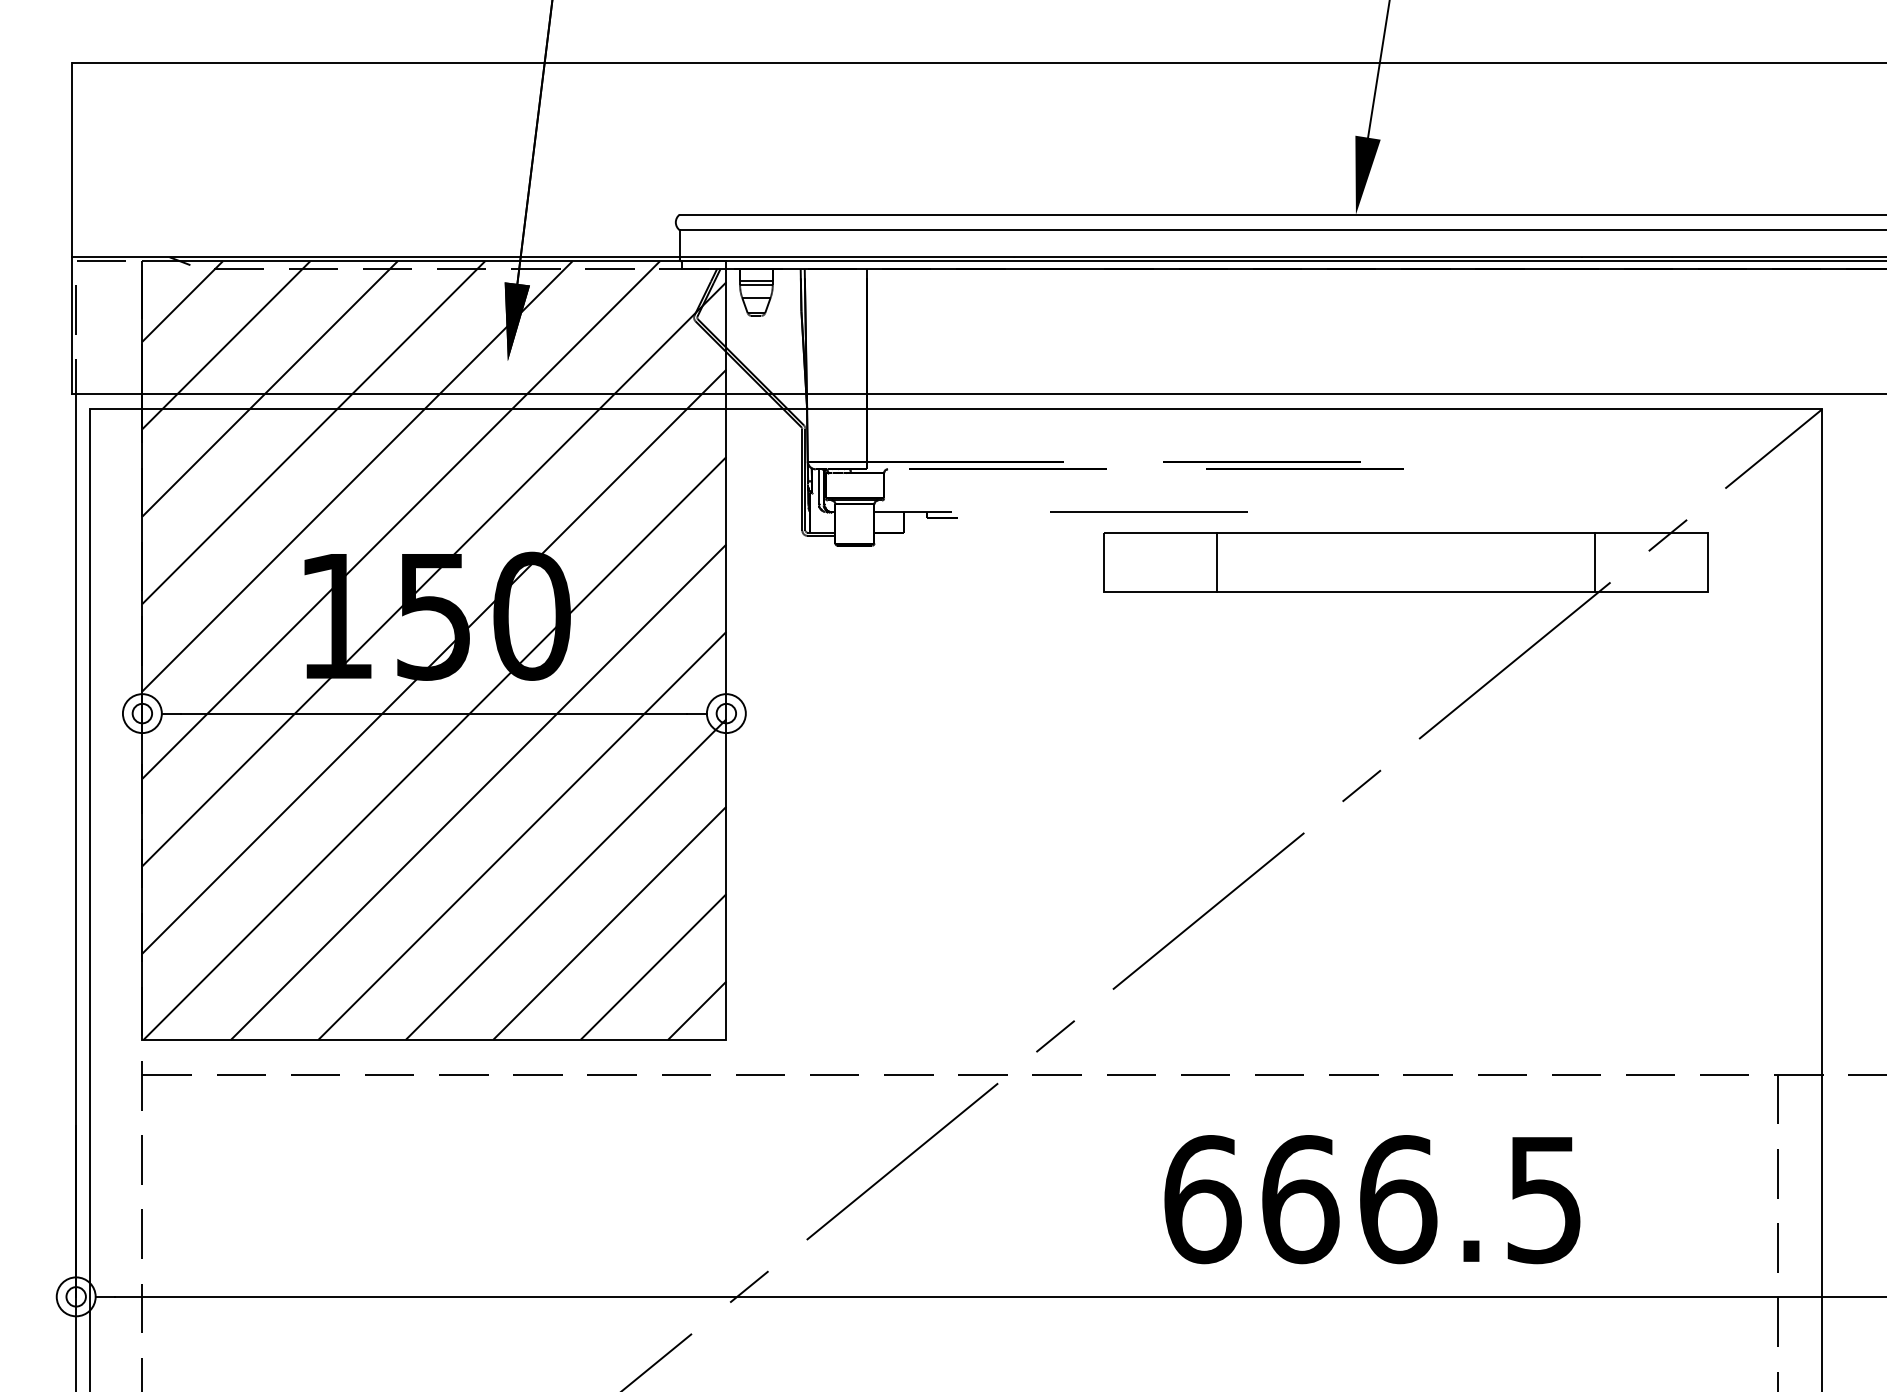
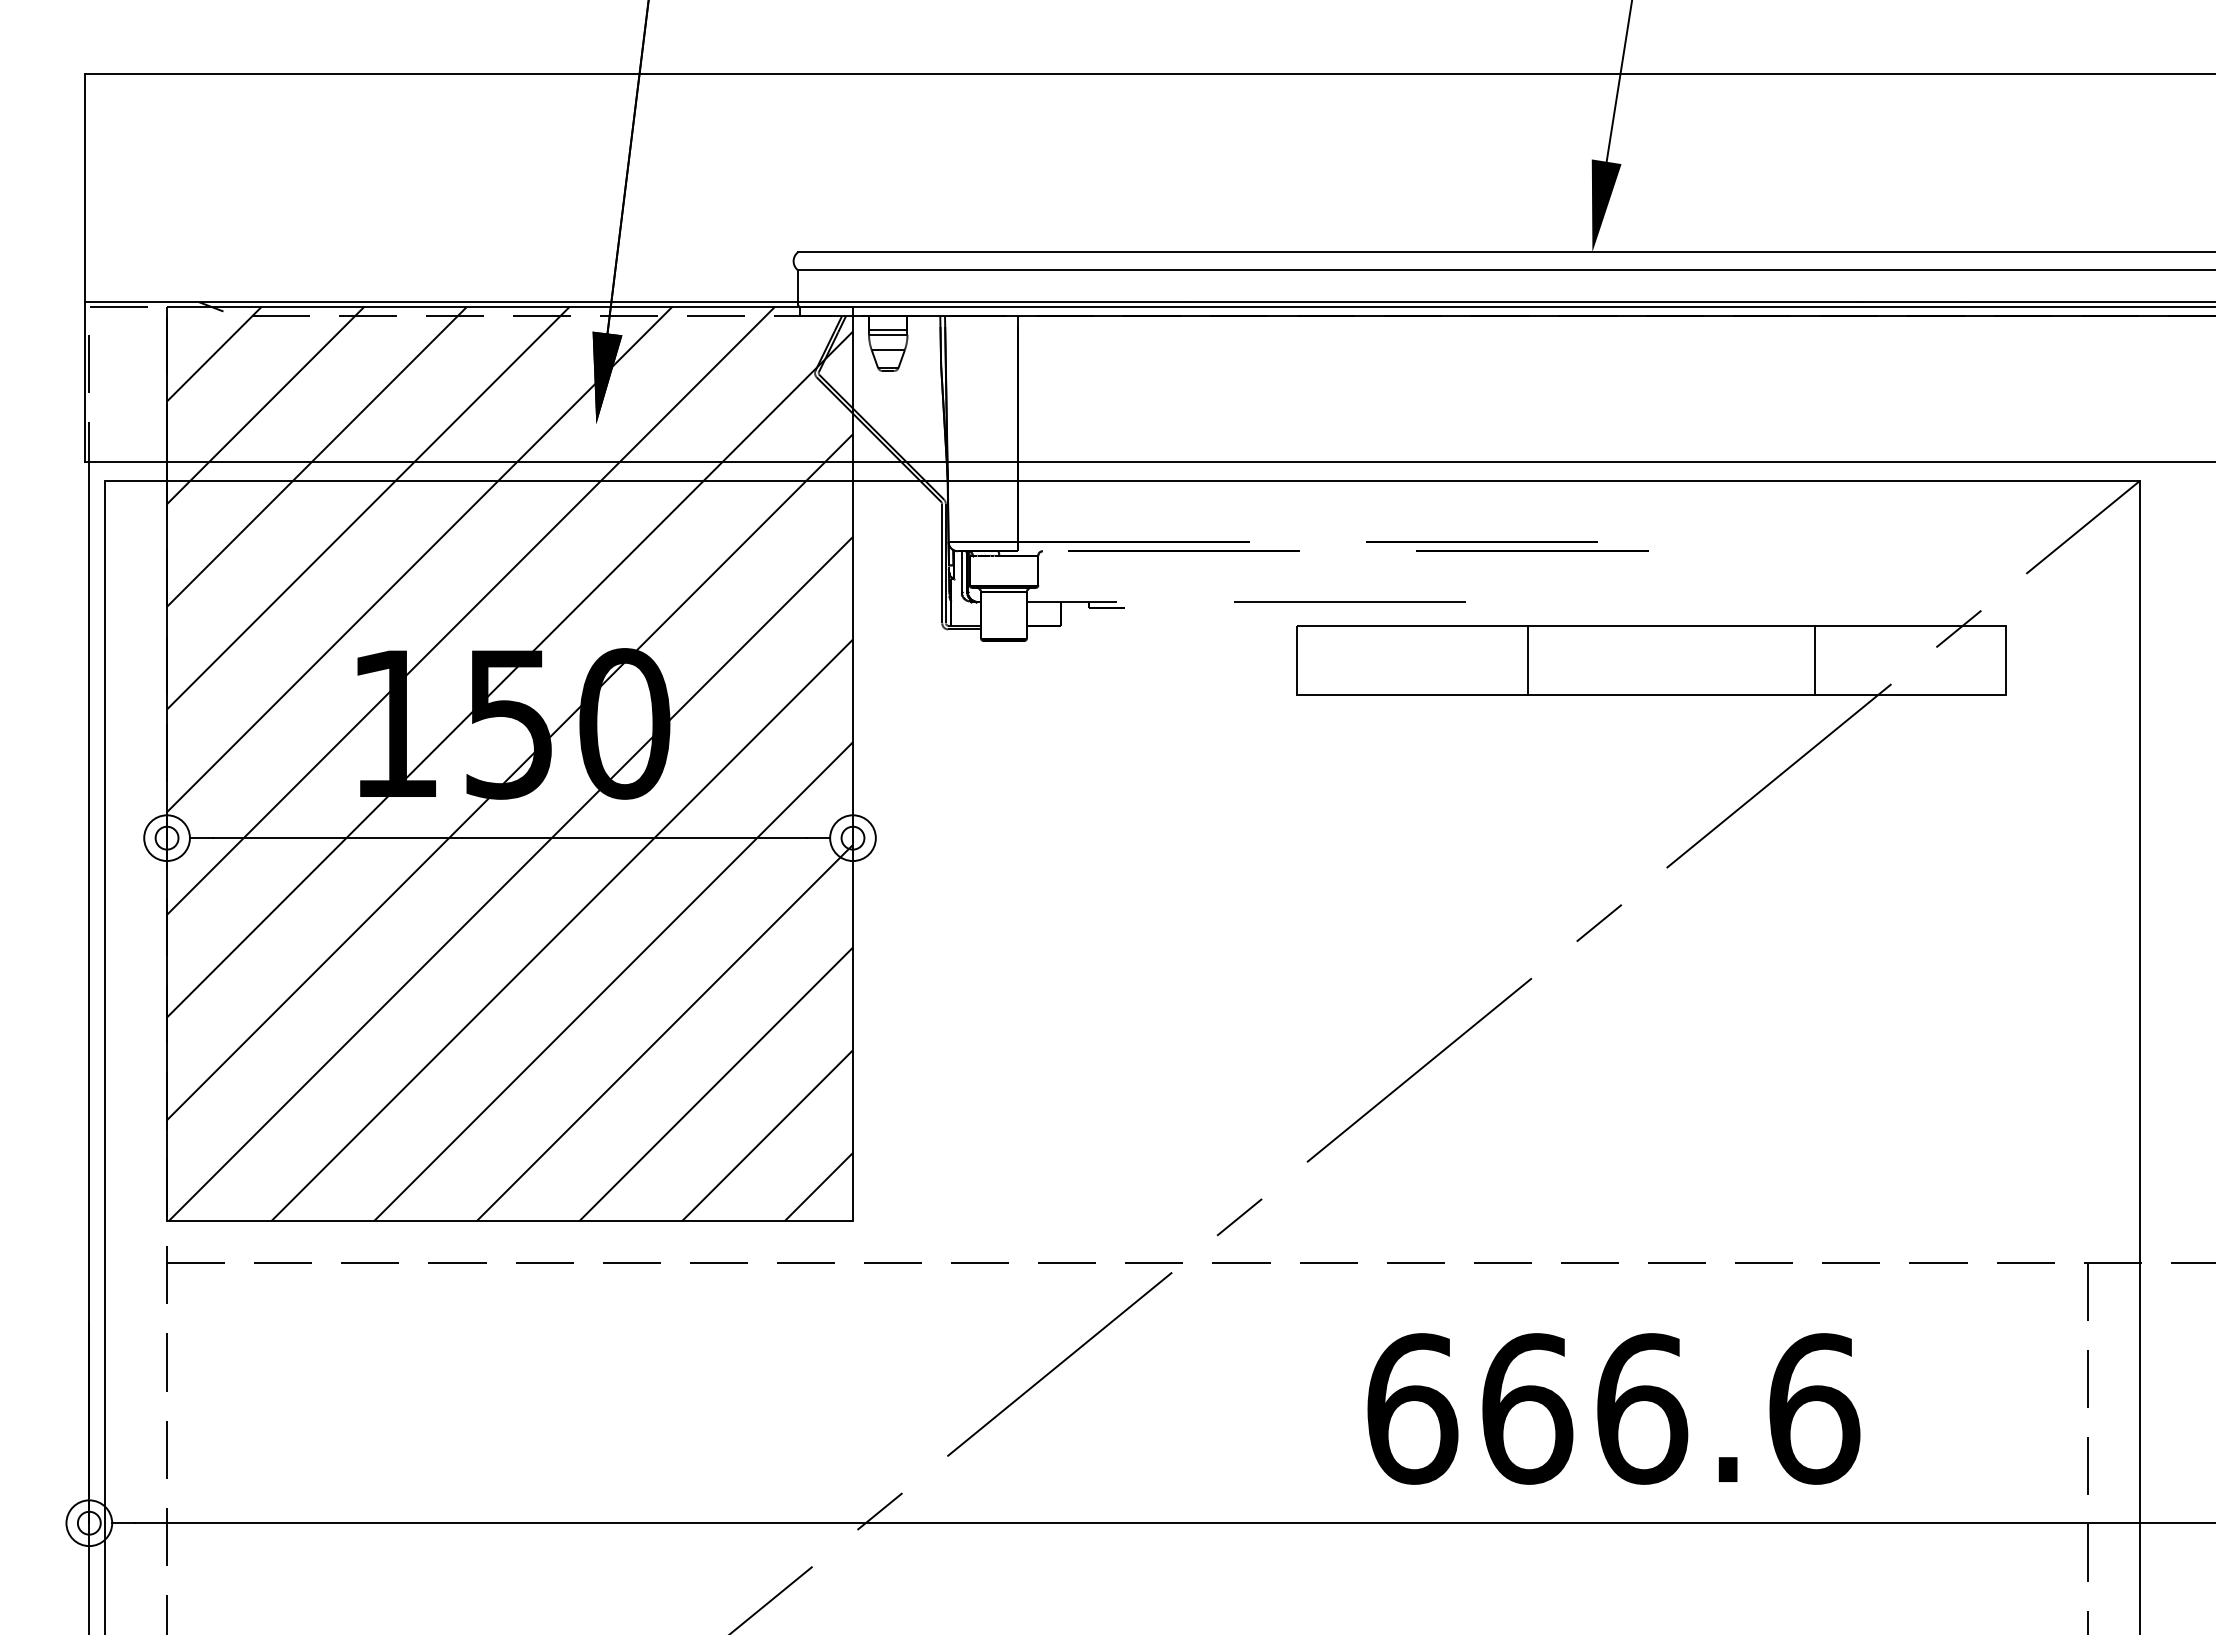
line: (1217, 562) -> (1527, 660), moved
line: (1595, 562) -> (1815, 660), moved
text: (1545, 1199) -> (1814, 1408), 666.5 -> 666.6

